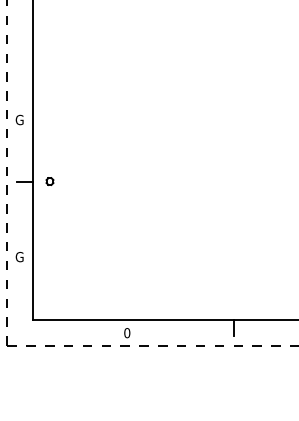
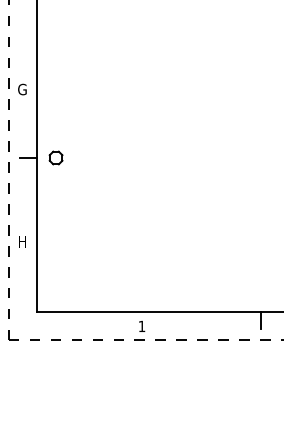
part: (49, 181) -> (55, 157), size x1.67
text: (19, 256) -> (22, 241), G -> H
text: (127, 333) -> (142, 326), 0 -> 1

